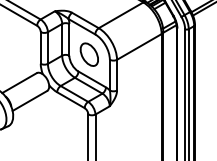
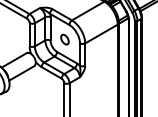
part: (88, 54) -> (64, 39), size x0.6

